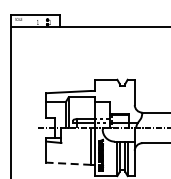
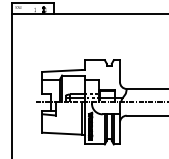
line: (69, 163) -> (62, 133), dashed -> solid

